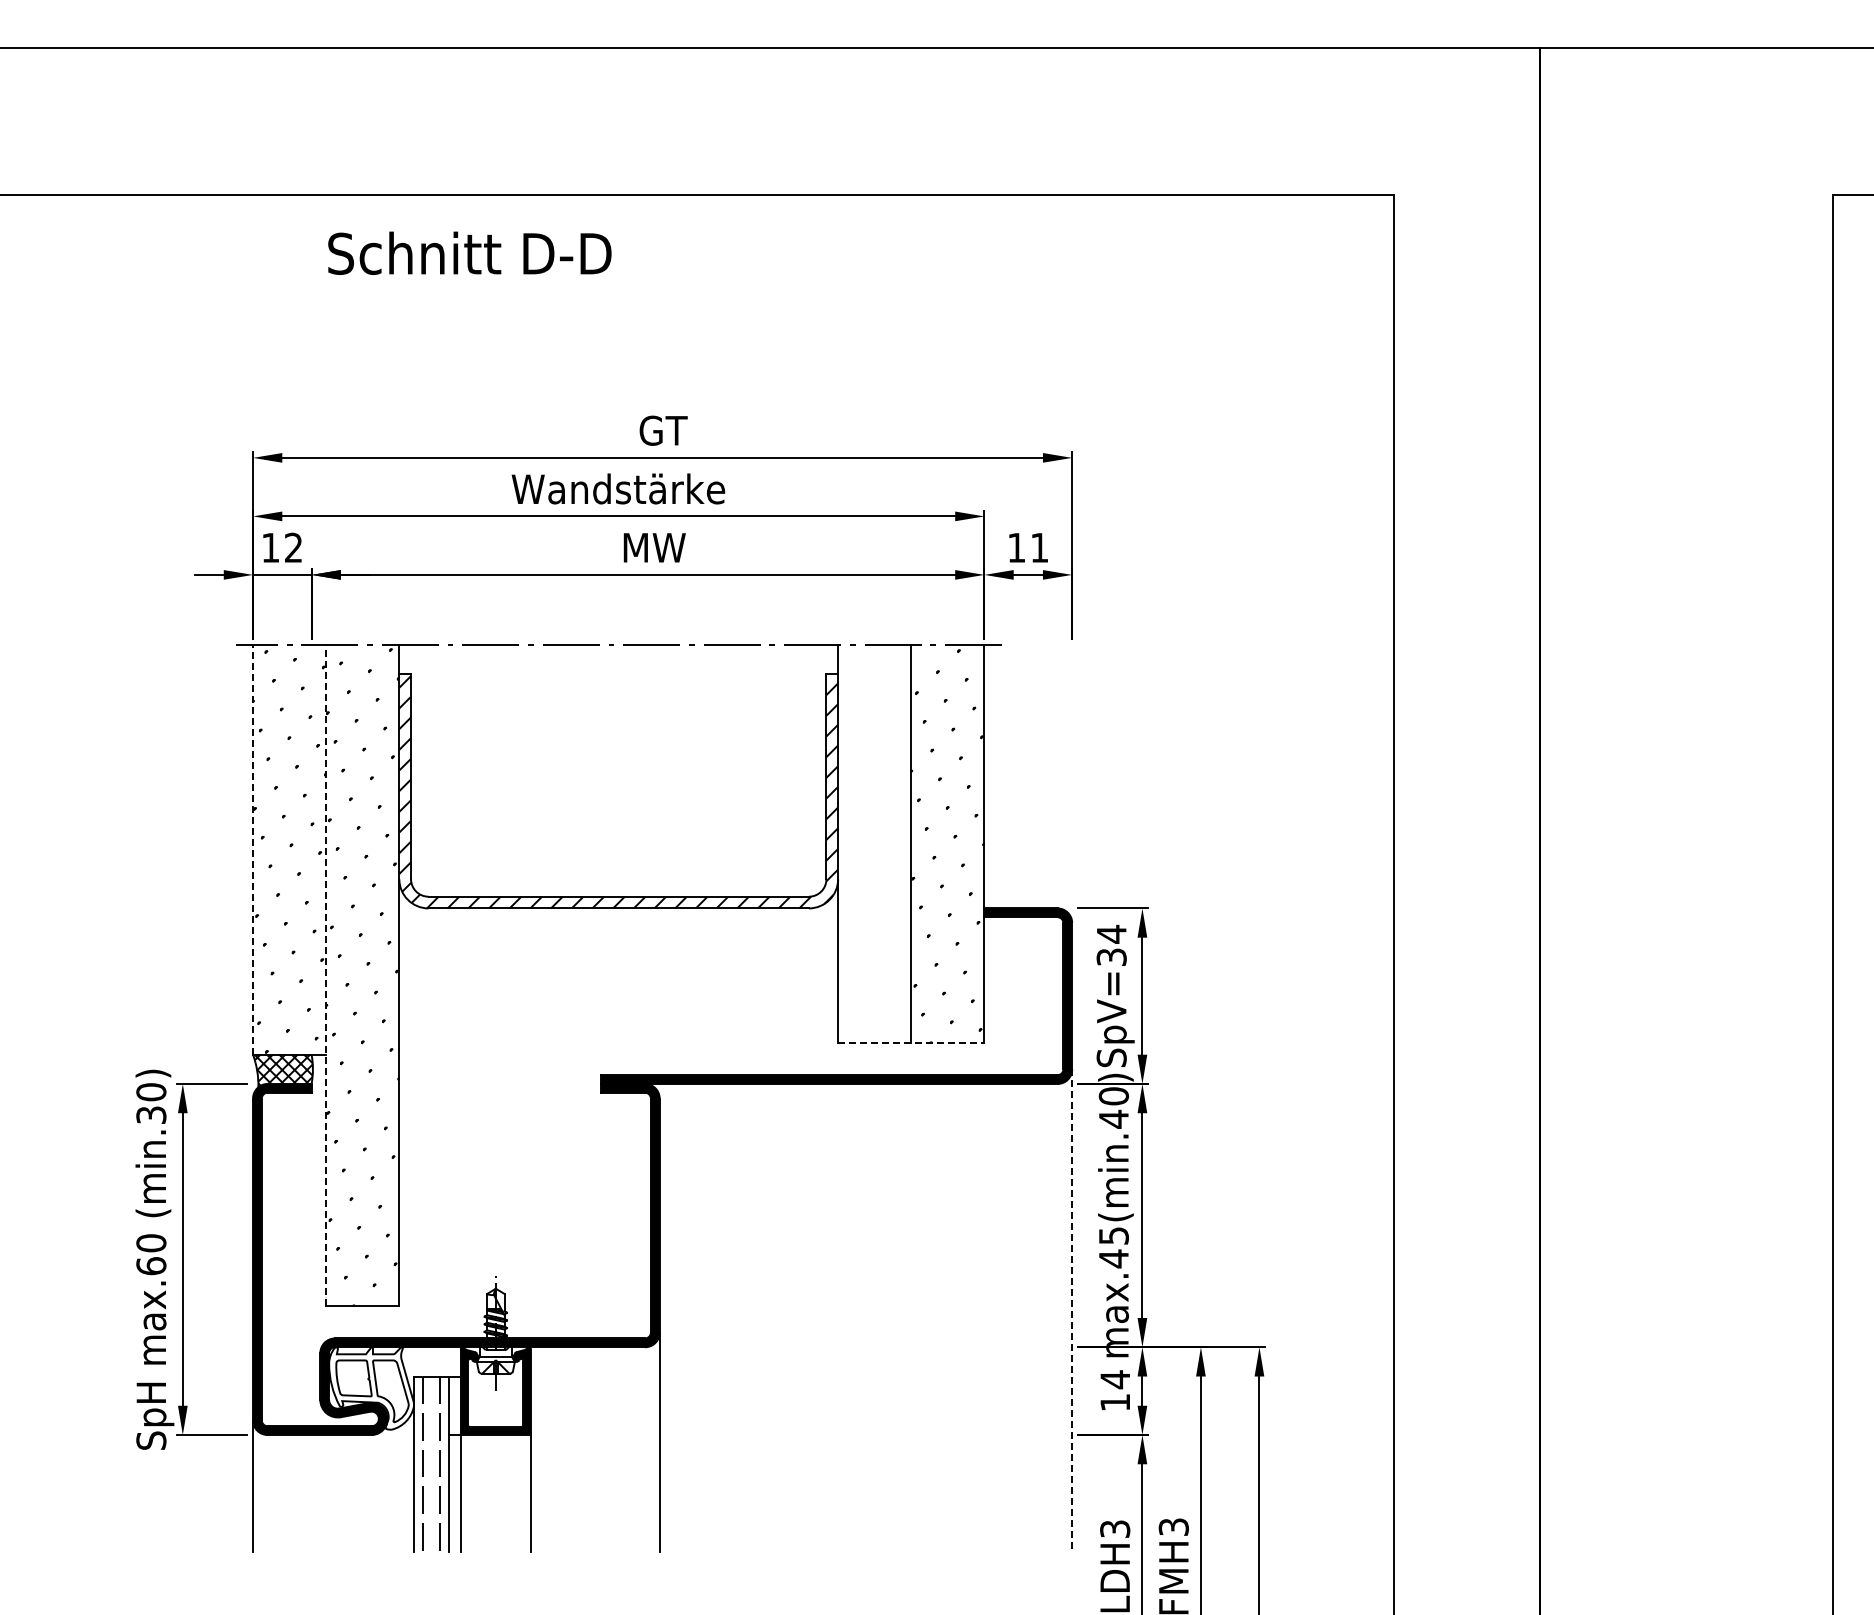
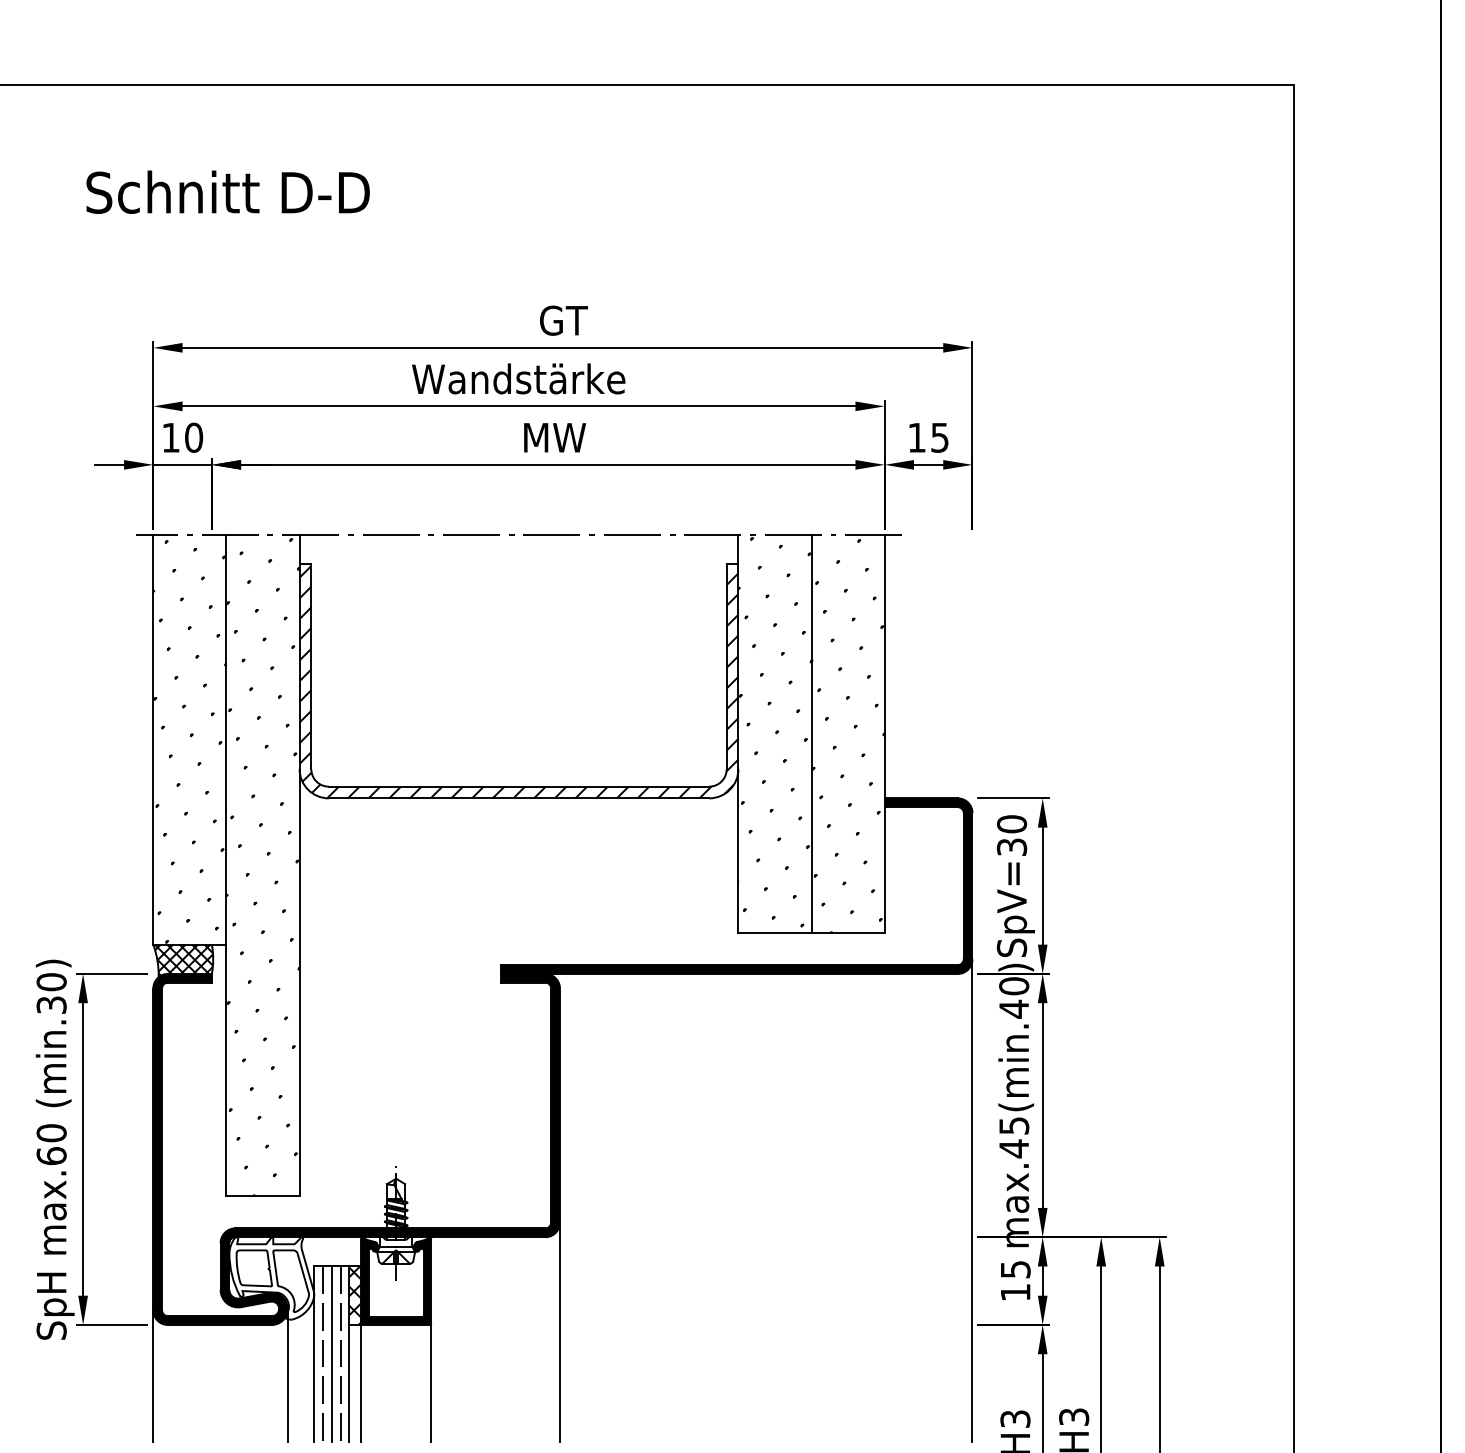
text: (469, 252) -> (227, 191), moved
text: (293, 547) -> (193, 437), 12 -> 10
text: (1039, 547) -> (939, 437), 11 -> 15
hatch: (874, 842) -> (774, 732), added
line: (253, 849) -> (153, 739), dashed -> solid
text: (1111, 933) -> (1011, 823), SpV=34 -> SpV=30
line: (326, 975) -> (226, 865), dashed -> solid
line: (911, 1043) -> (811, 933), dashed -> solid
line: (1072, 1311) -> (972, 1201), dashed -> solid
text: (1115, 1379) -> (1015, 1269), 14 -> 15
hatch: (454, 1405) -> (354, 1295), added
line: (431, 1464) -> (331, 1354), added
line: (387, 1485) -> (287, 1375), added

